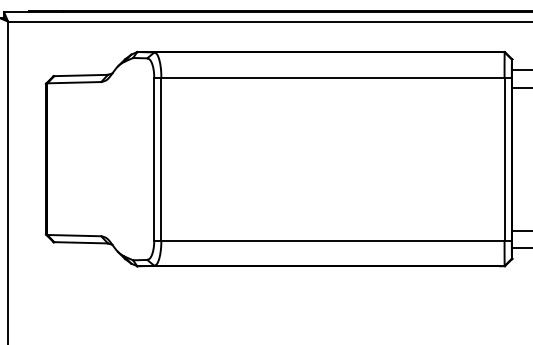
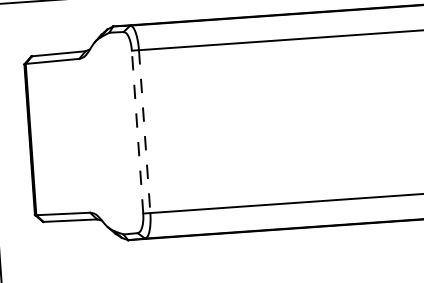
line: (154, 159) -> (137, 132), solid -> dashed
line: (161, 159) -> (144, 131), solid -> dashed

